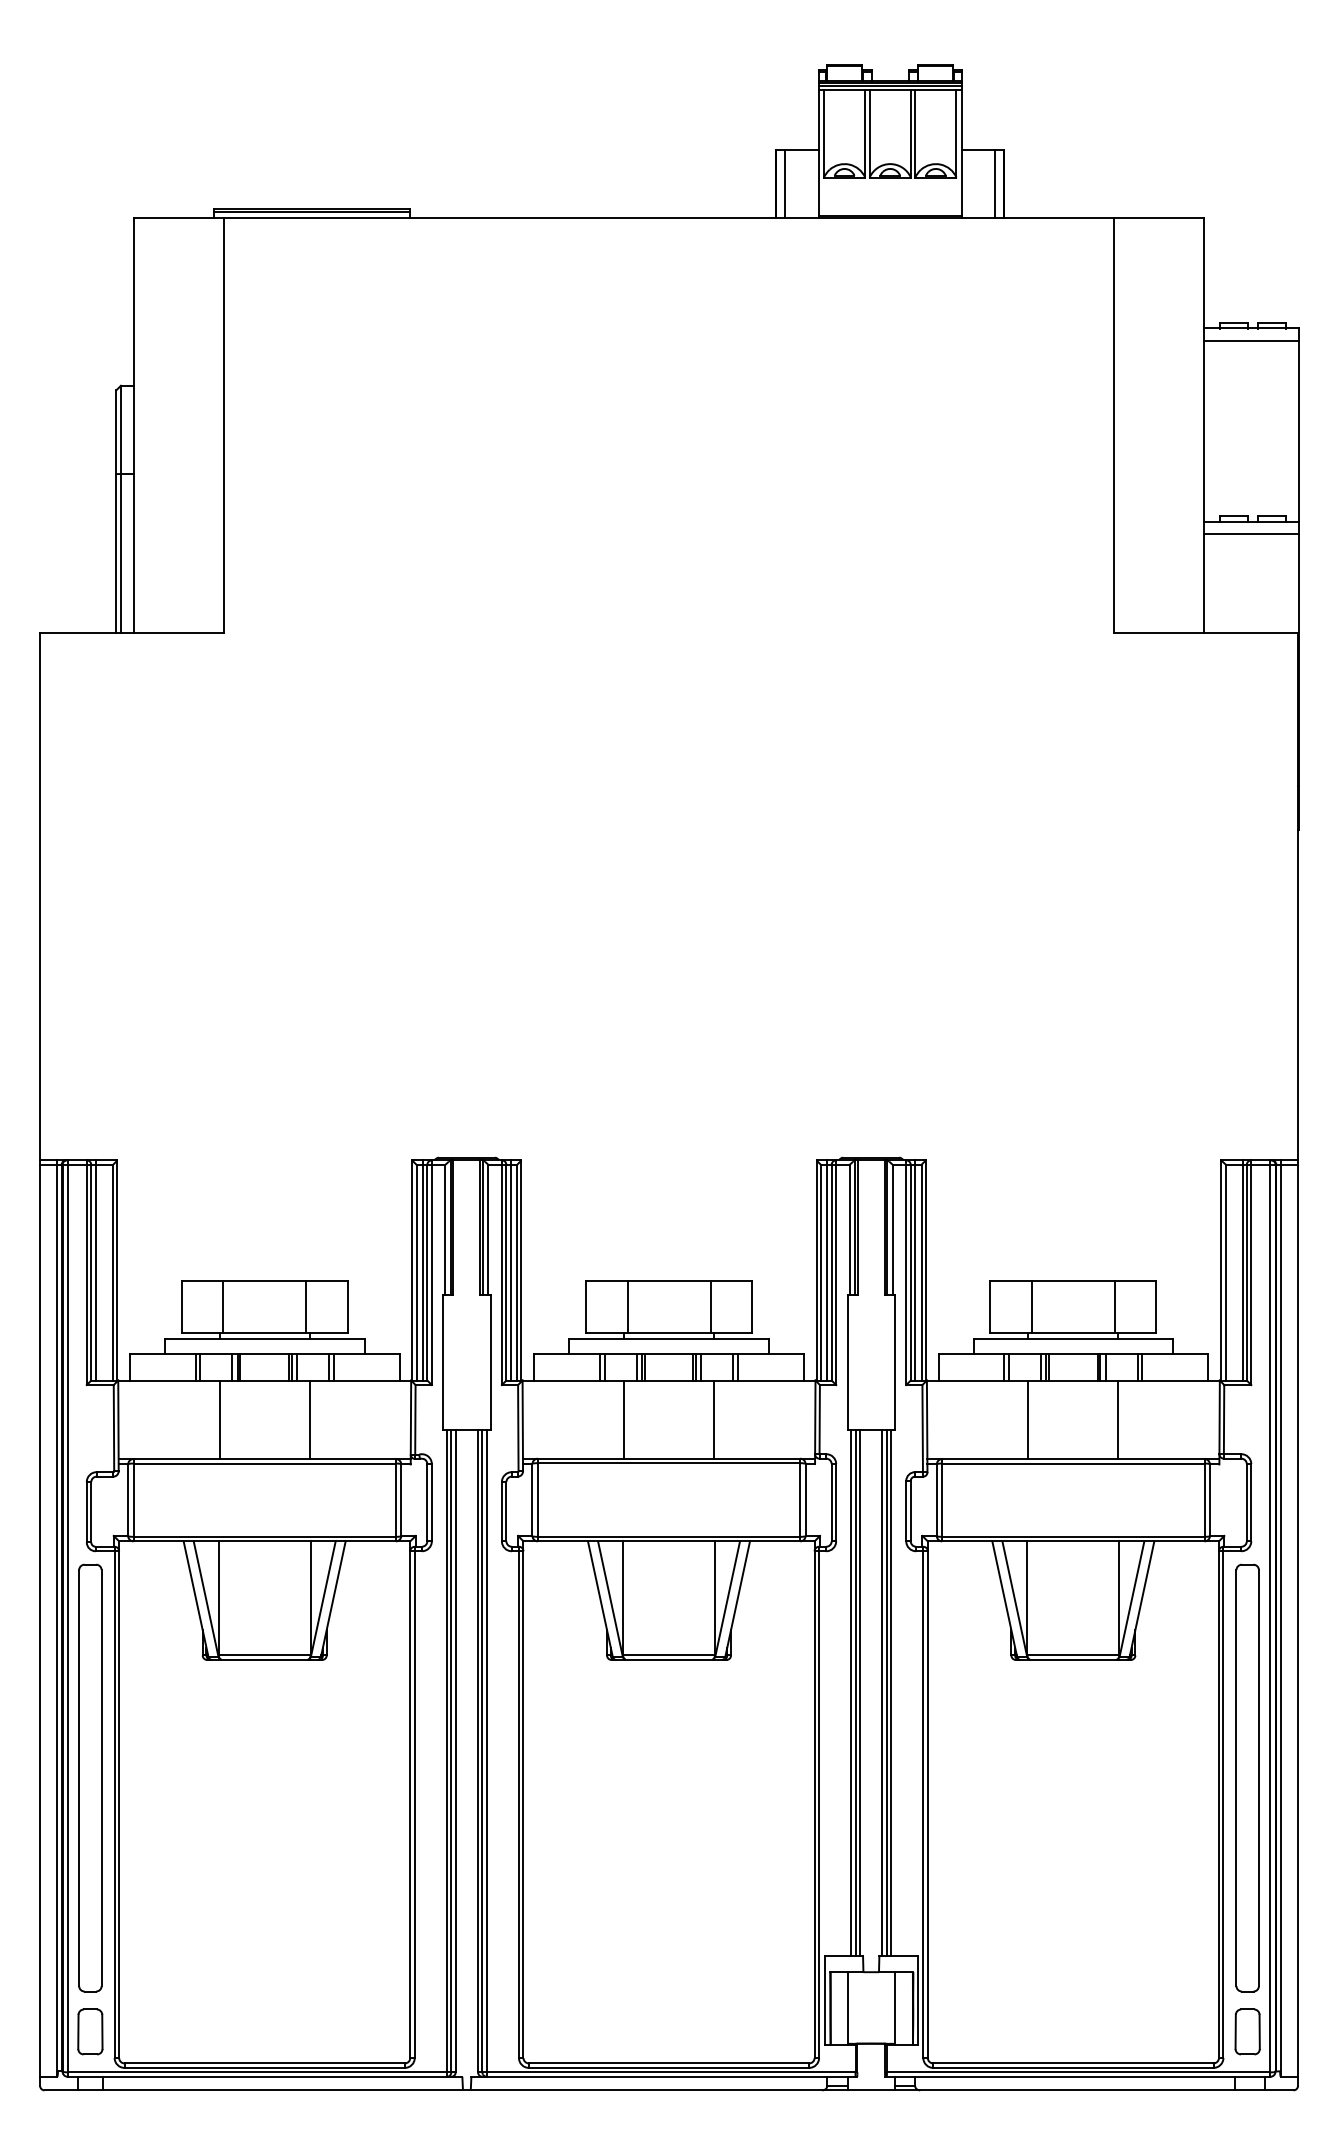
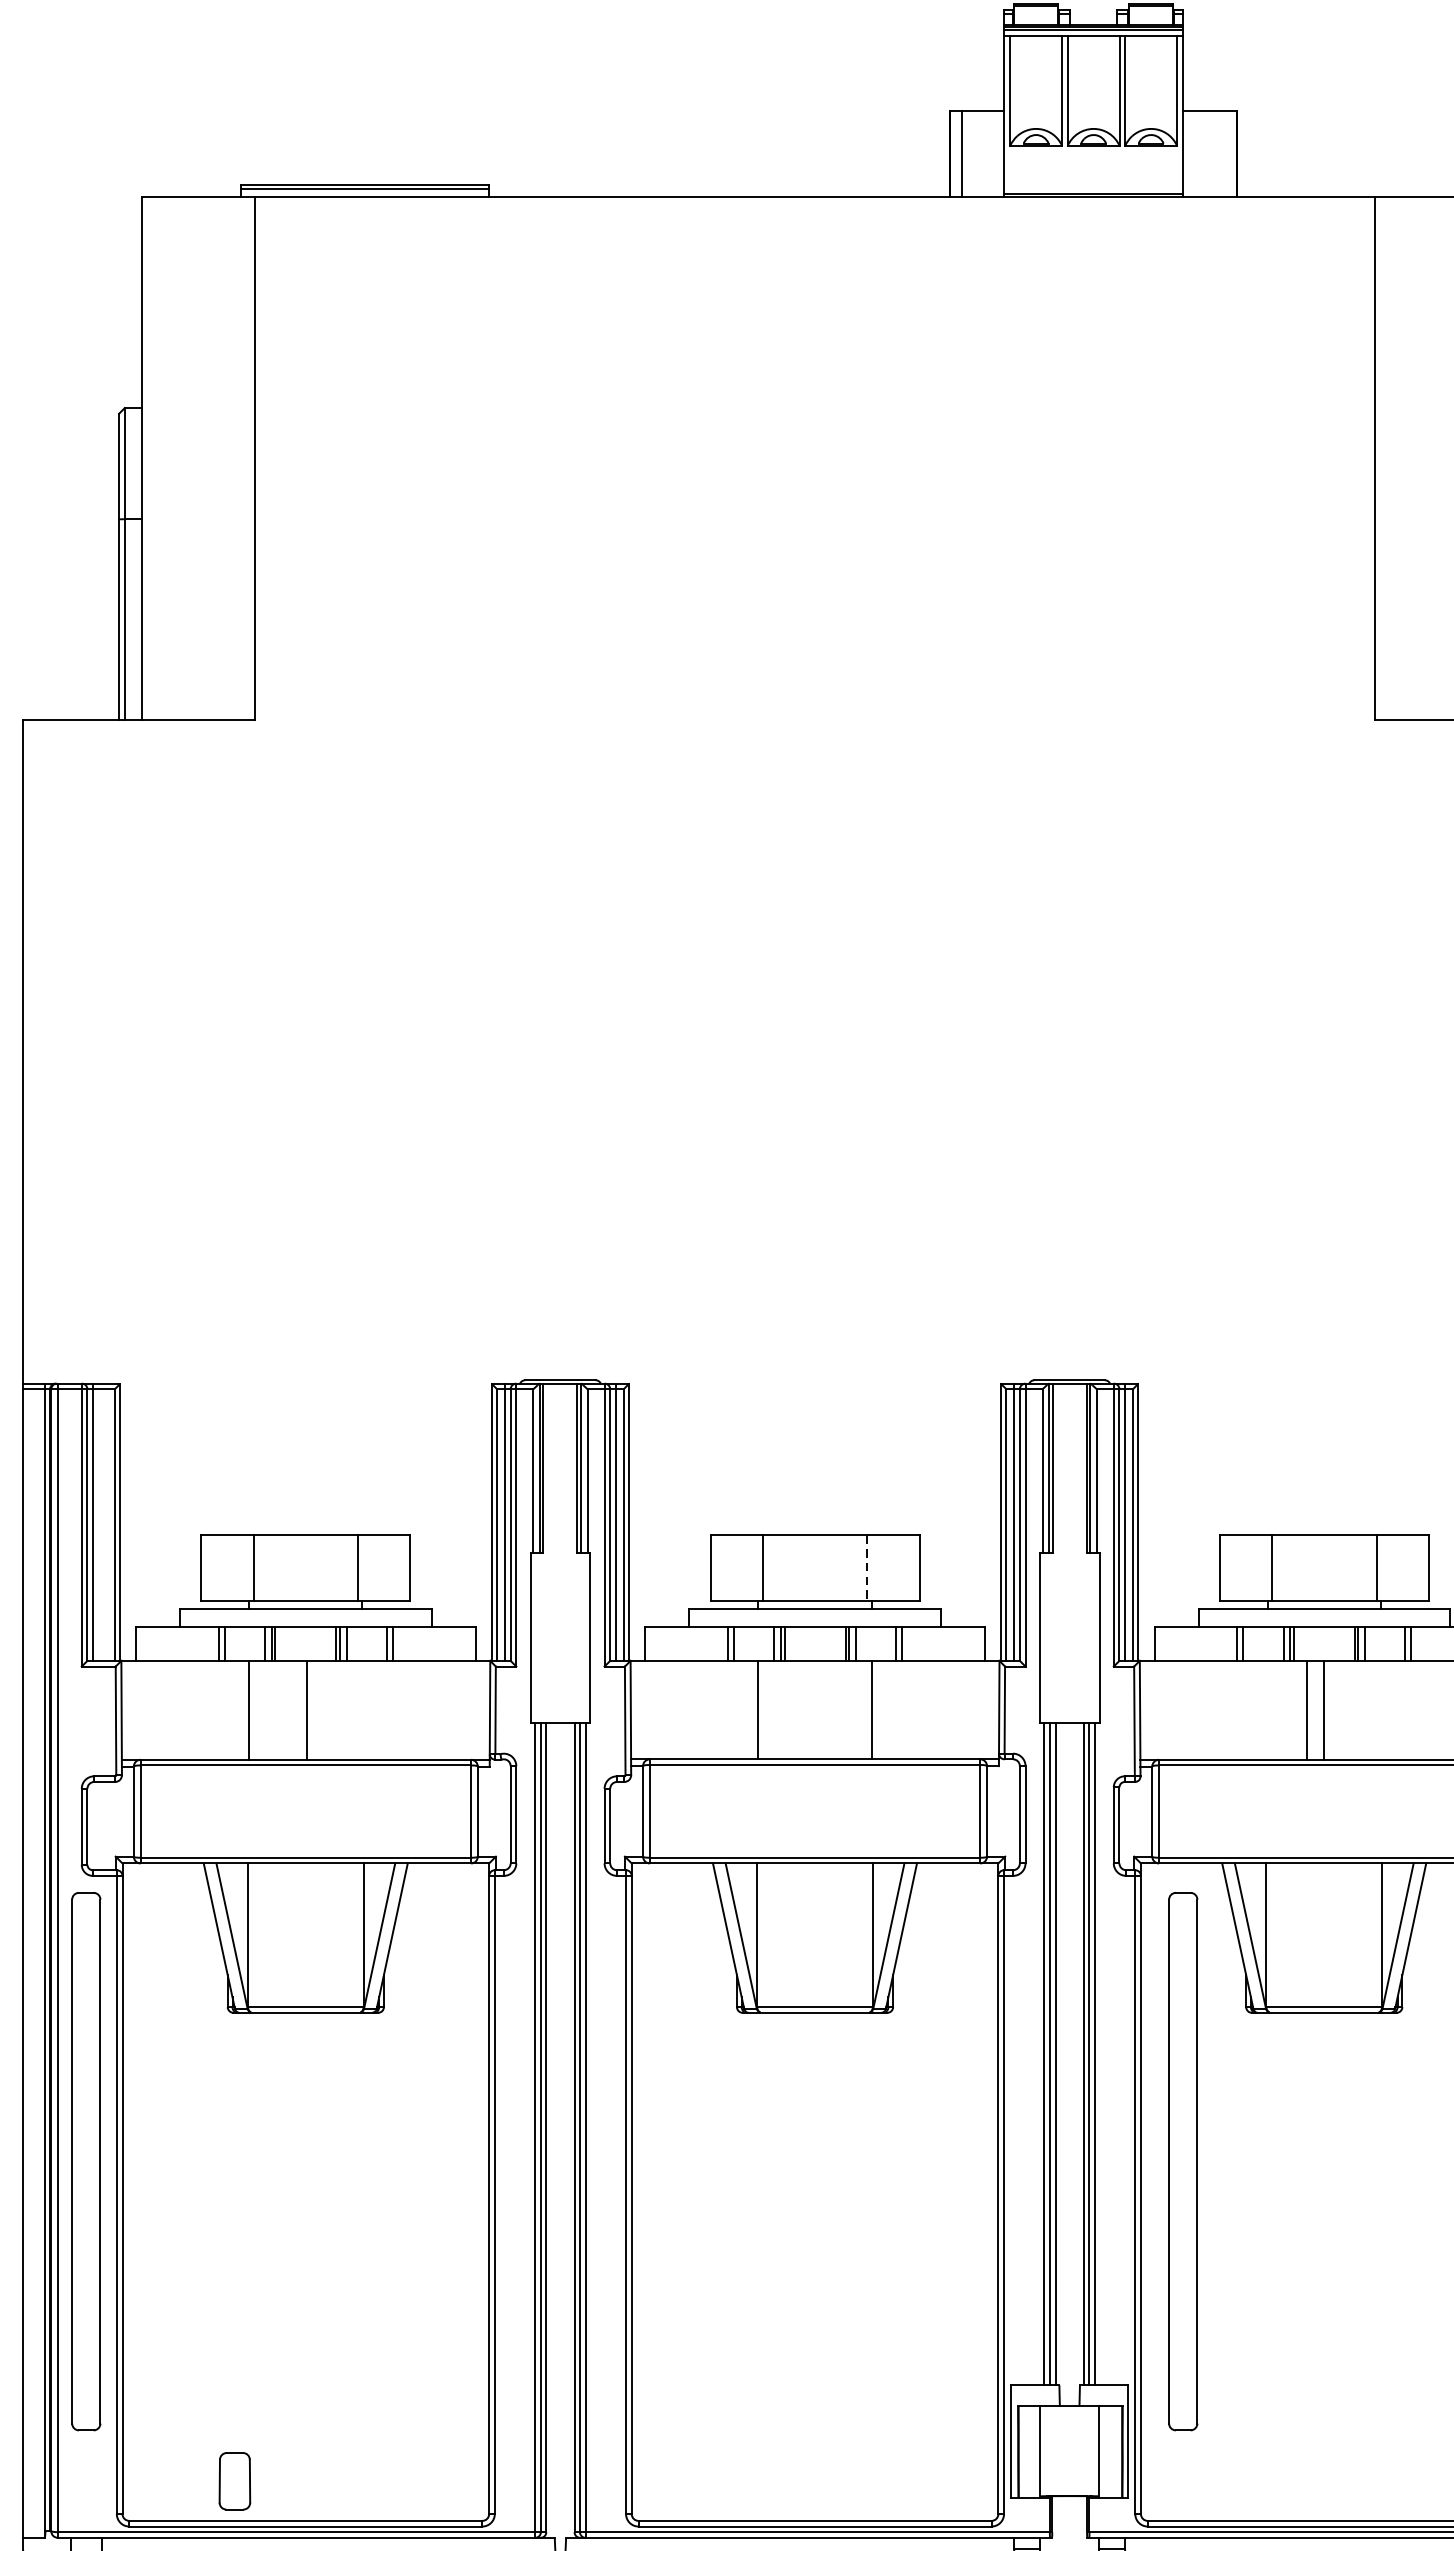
line: (995, 183) -> (1226, 153), removed
line: (710, 1307) -> (867, 1568), solid -> dashed
line: (309, 1419) -> (306, 1709), moved
line: (1028, 1419) -> (1324, 1709), moved
line: (1118, 1419) -> (1306, 1709), moved
part: (961, 1777) -> (1183, 2160), added
part: (90, 2031) -> (235, 2480), moved

